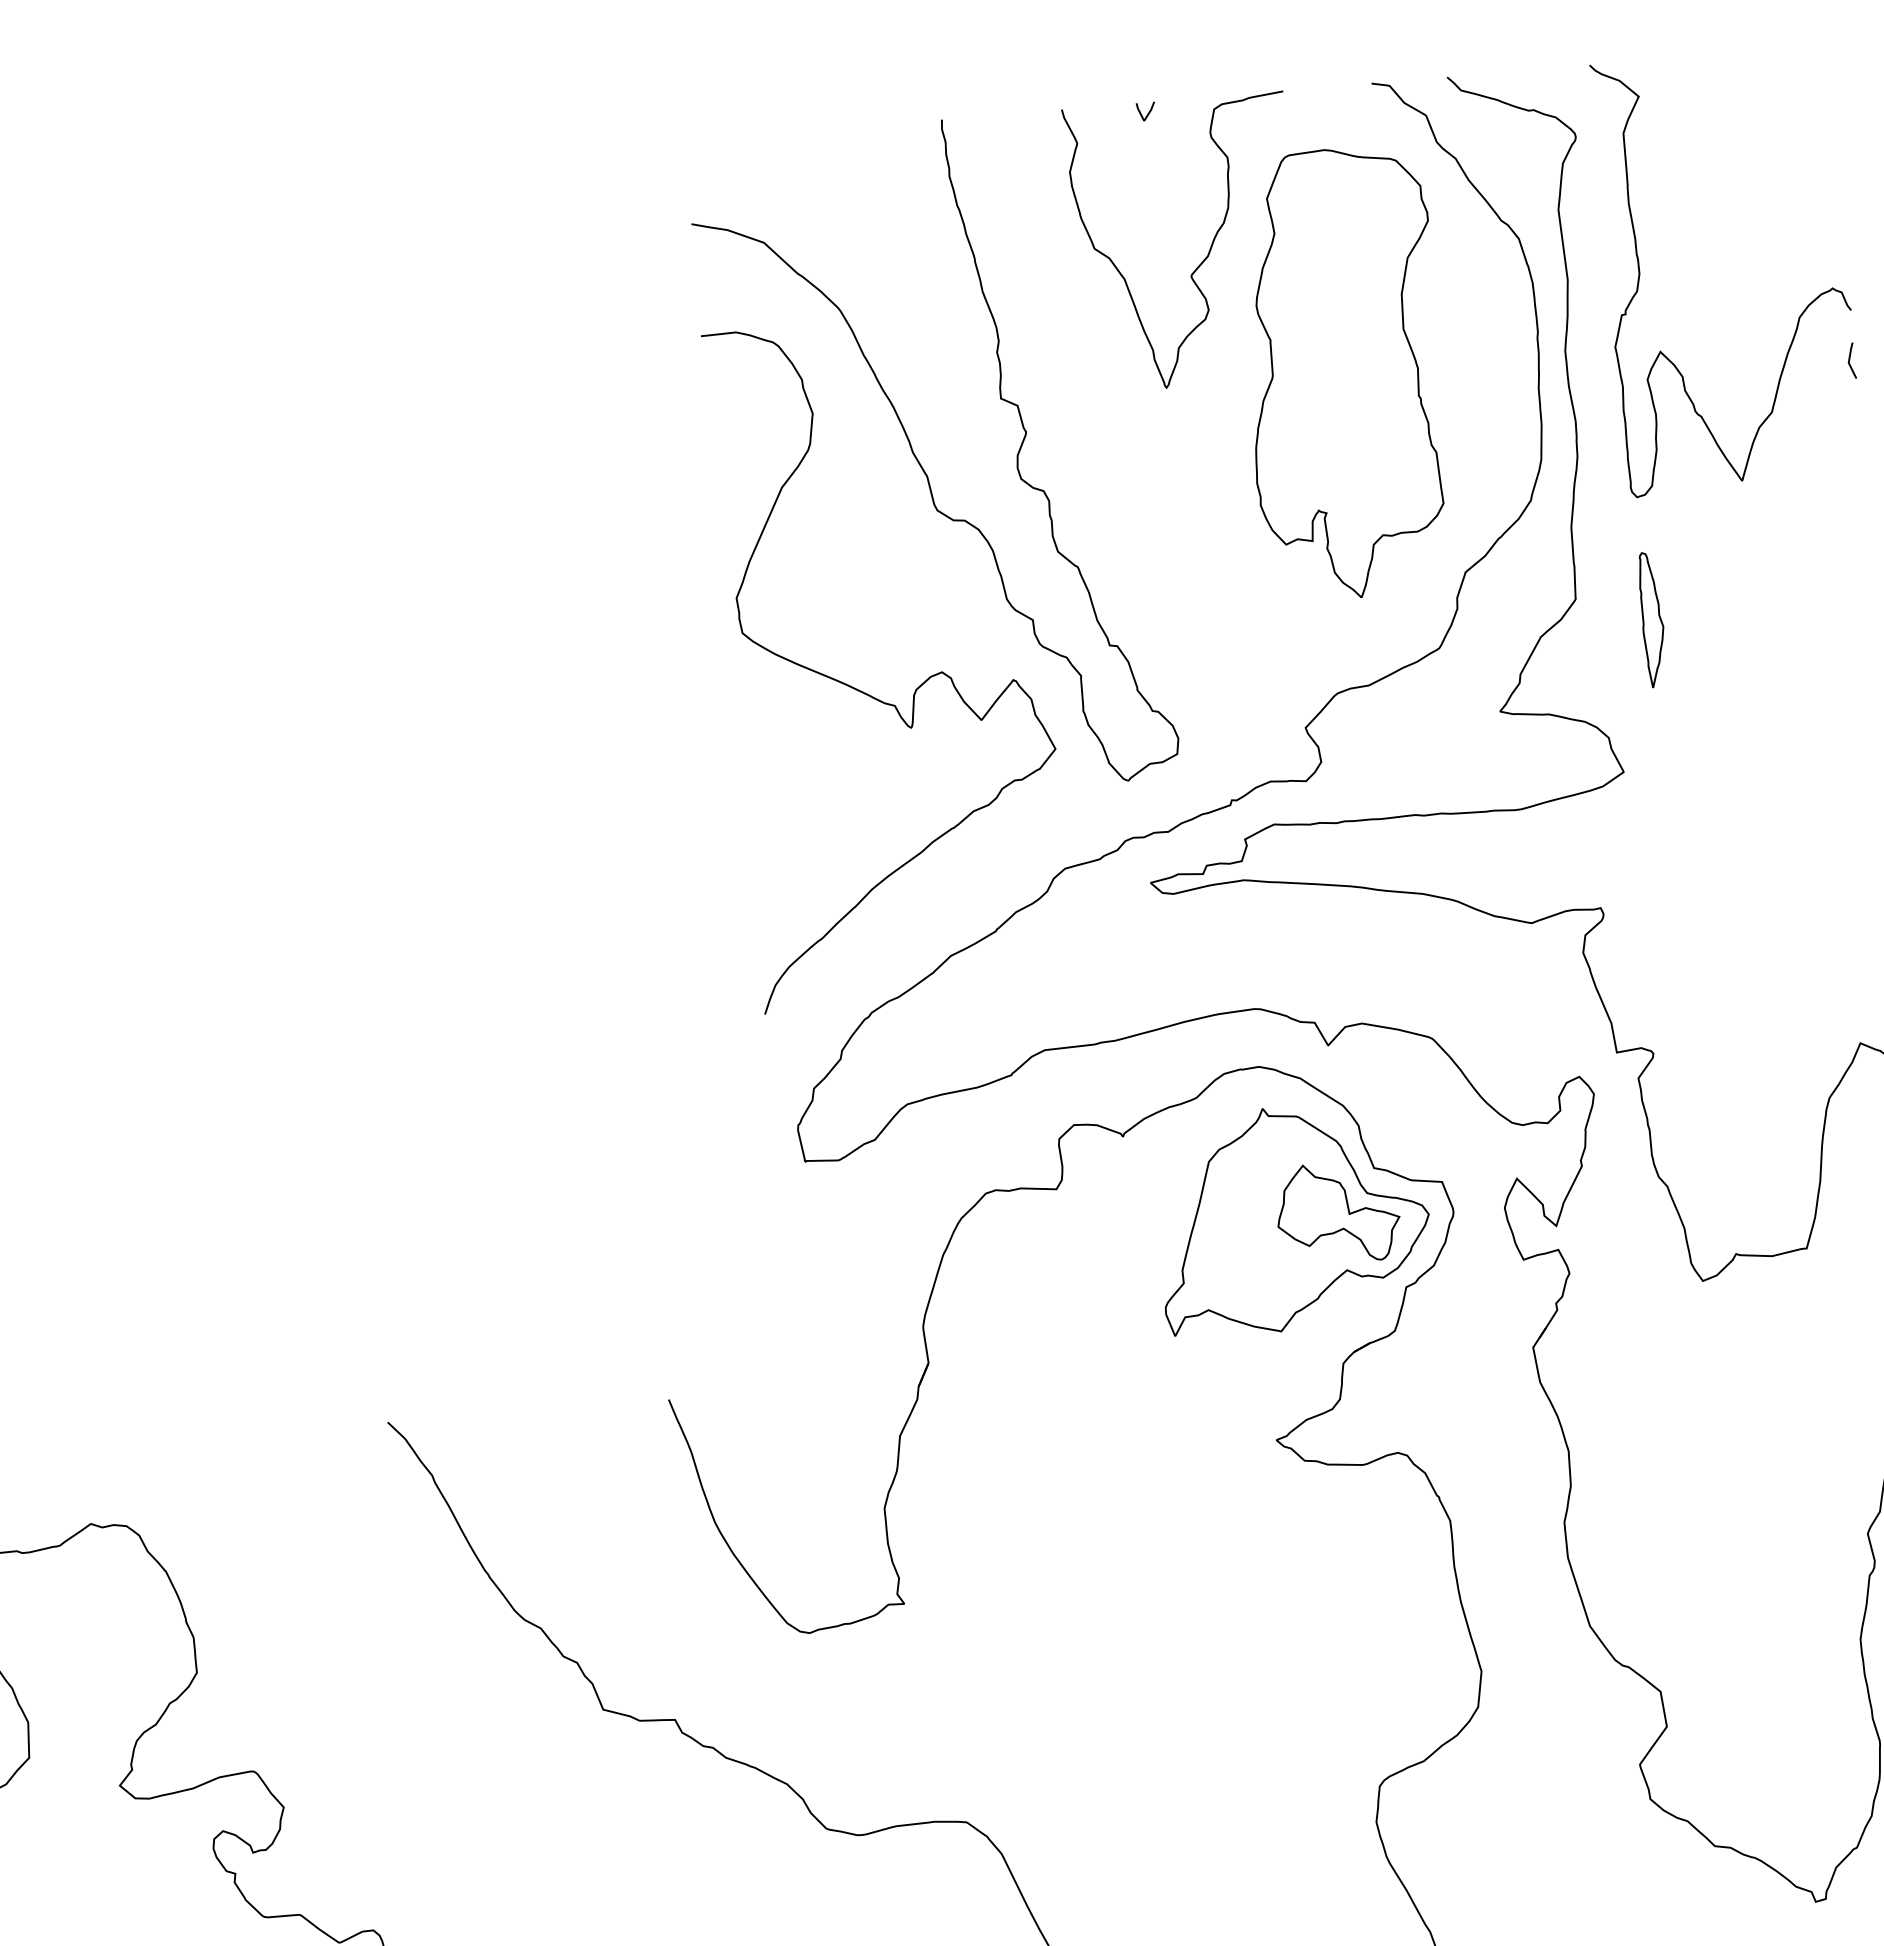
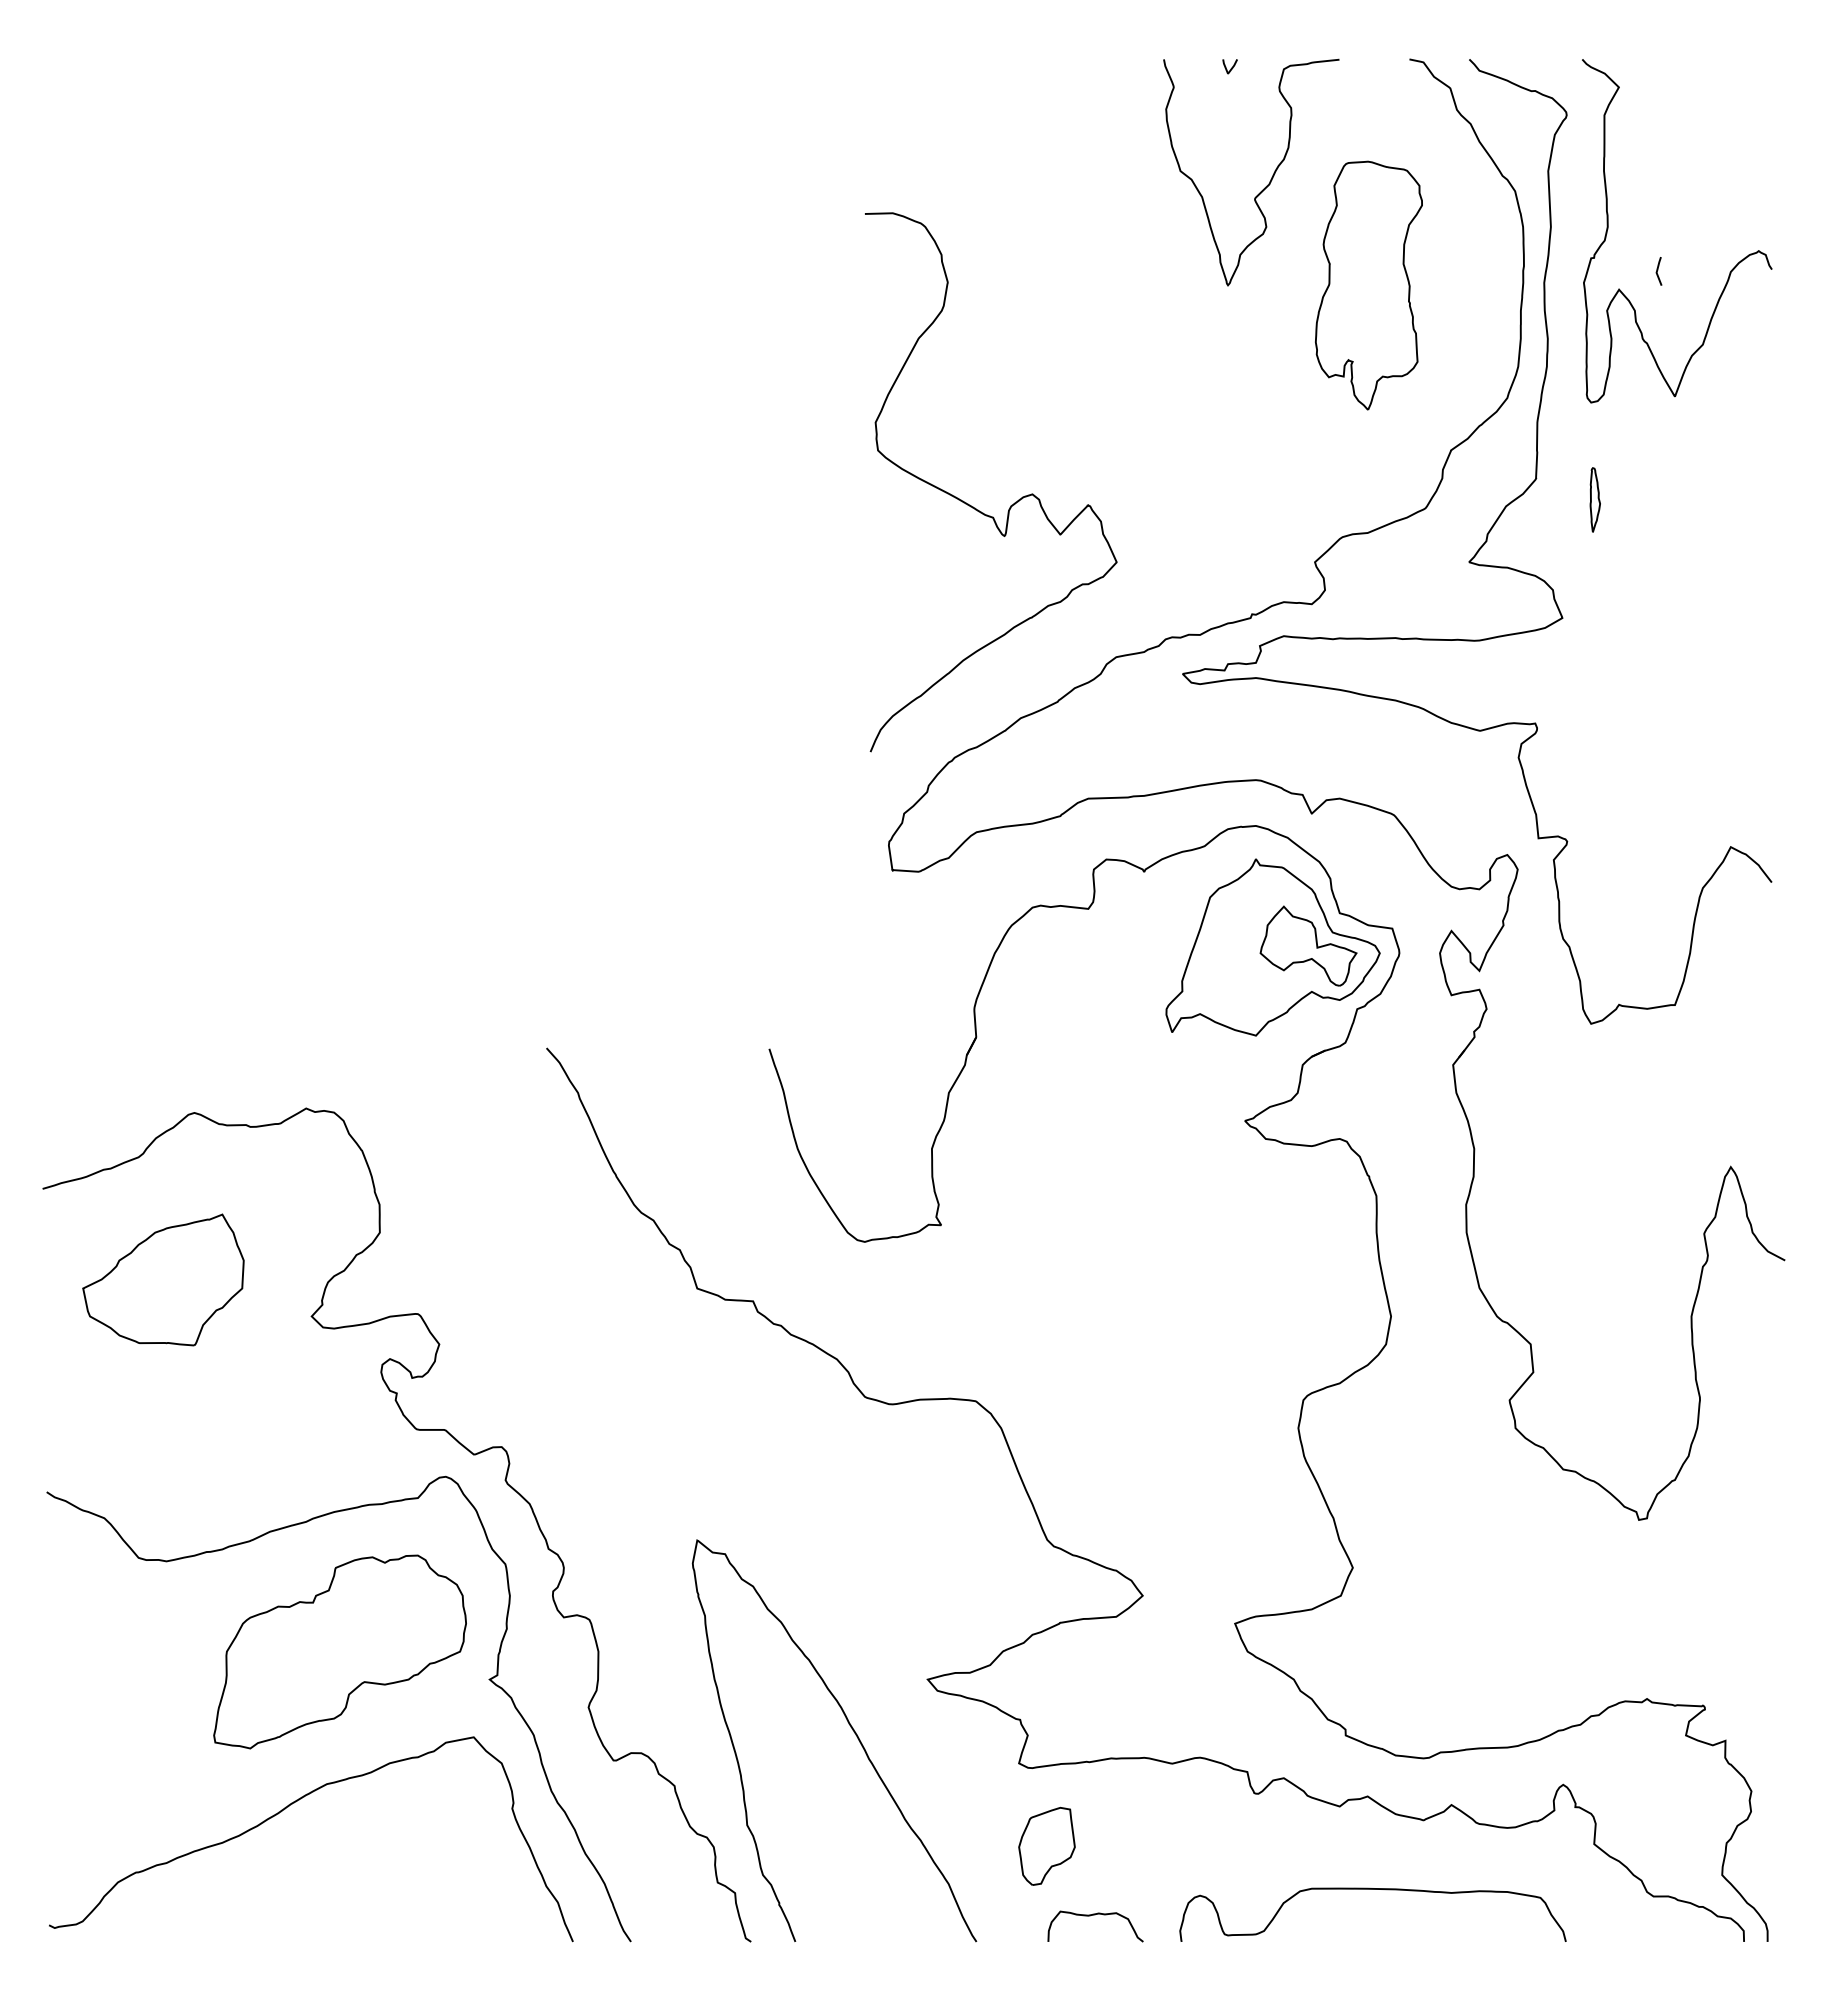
line: (1850, 359) -> (1658, 270), moved
part: (1343, 373) -> (1368, 285), size x0.7
curve: (922, 465) -> (1030, 330), removed
part: (1652, 619) -> (1595, 499), size x0.6

